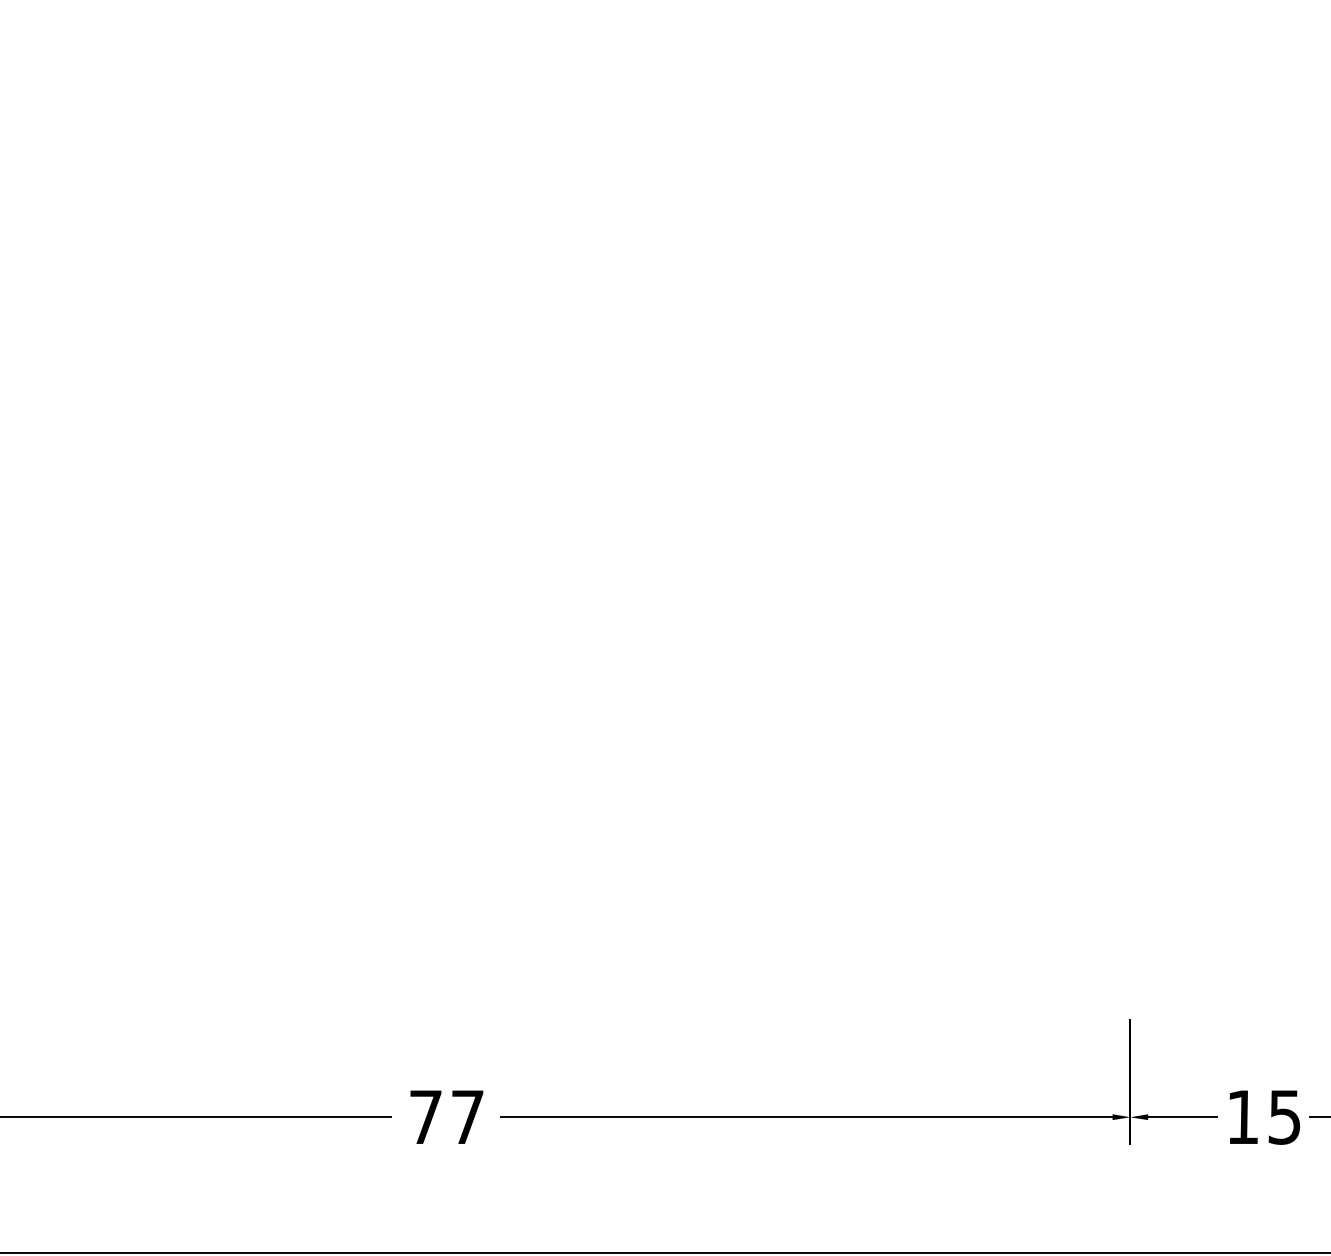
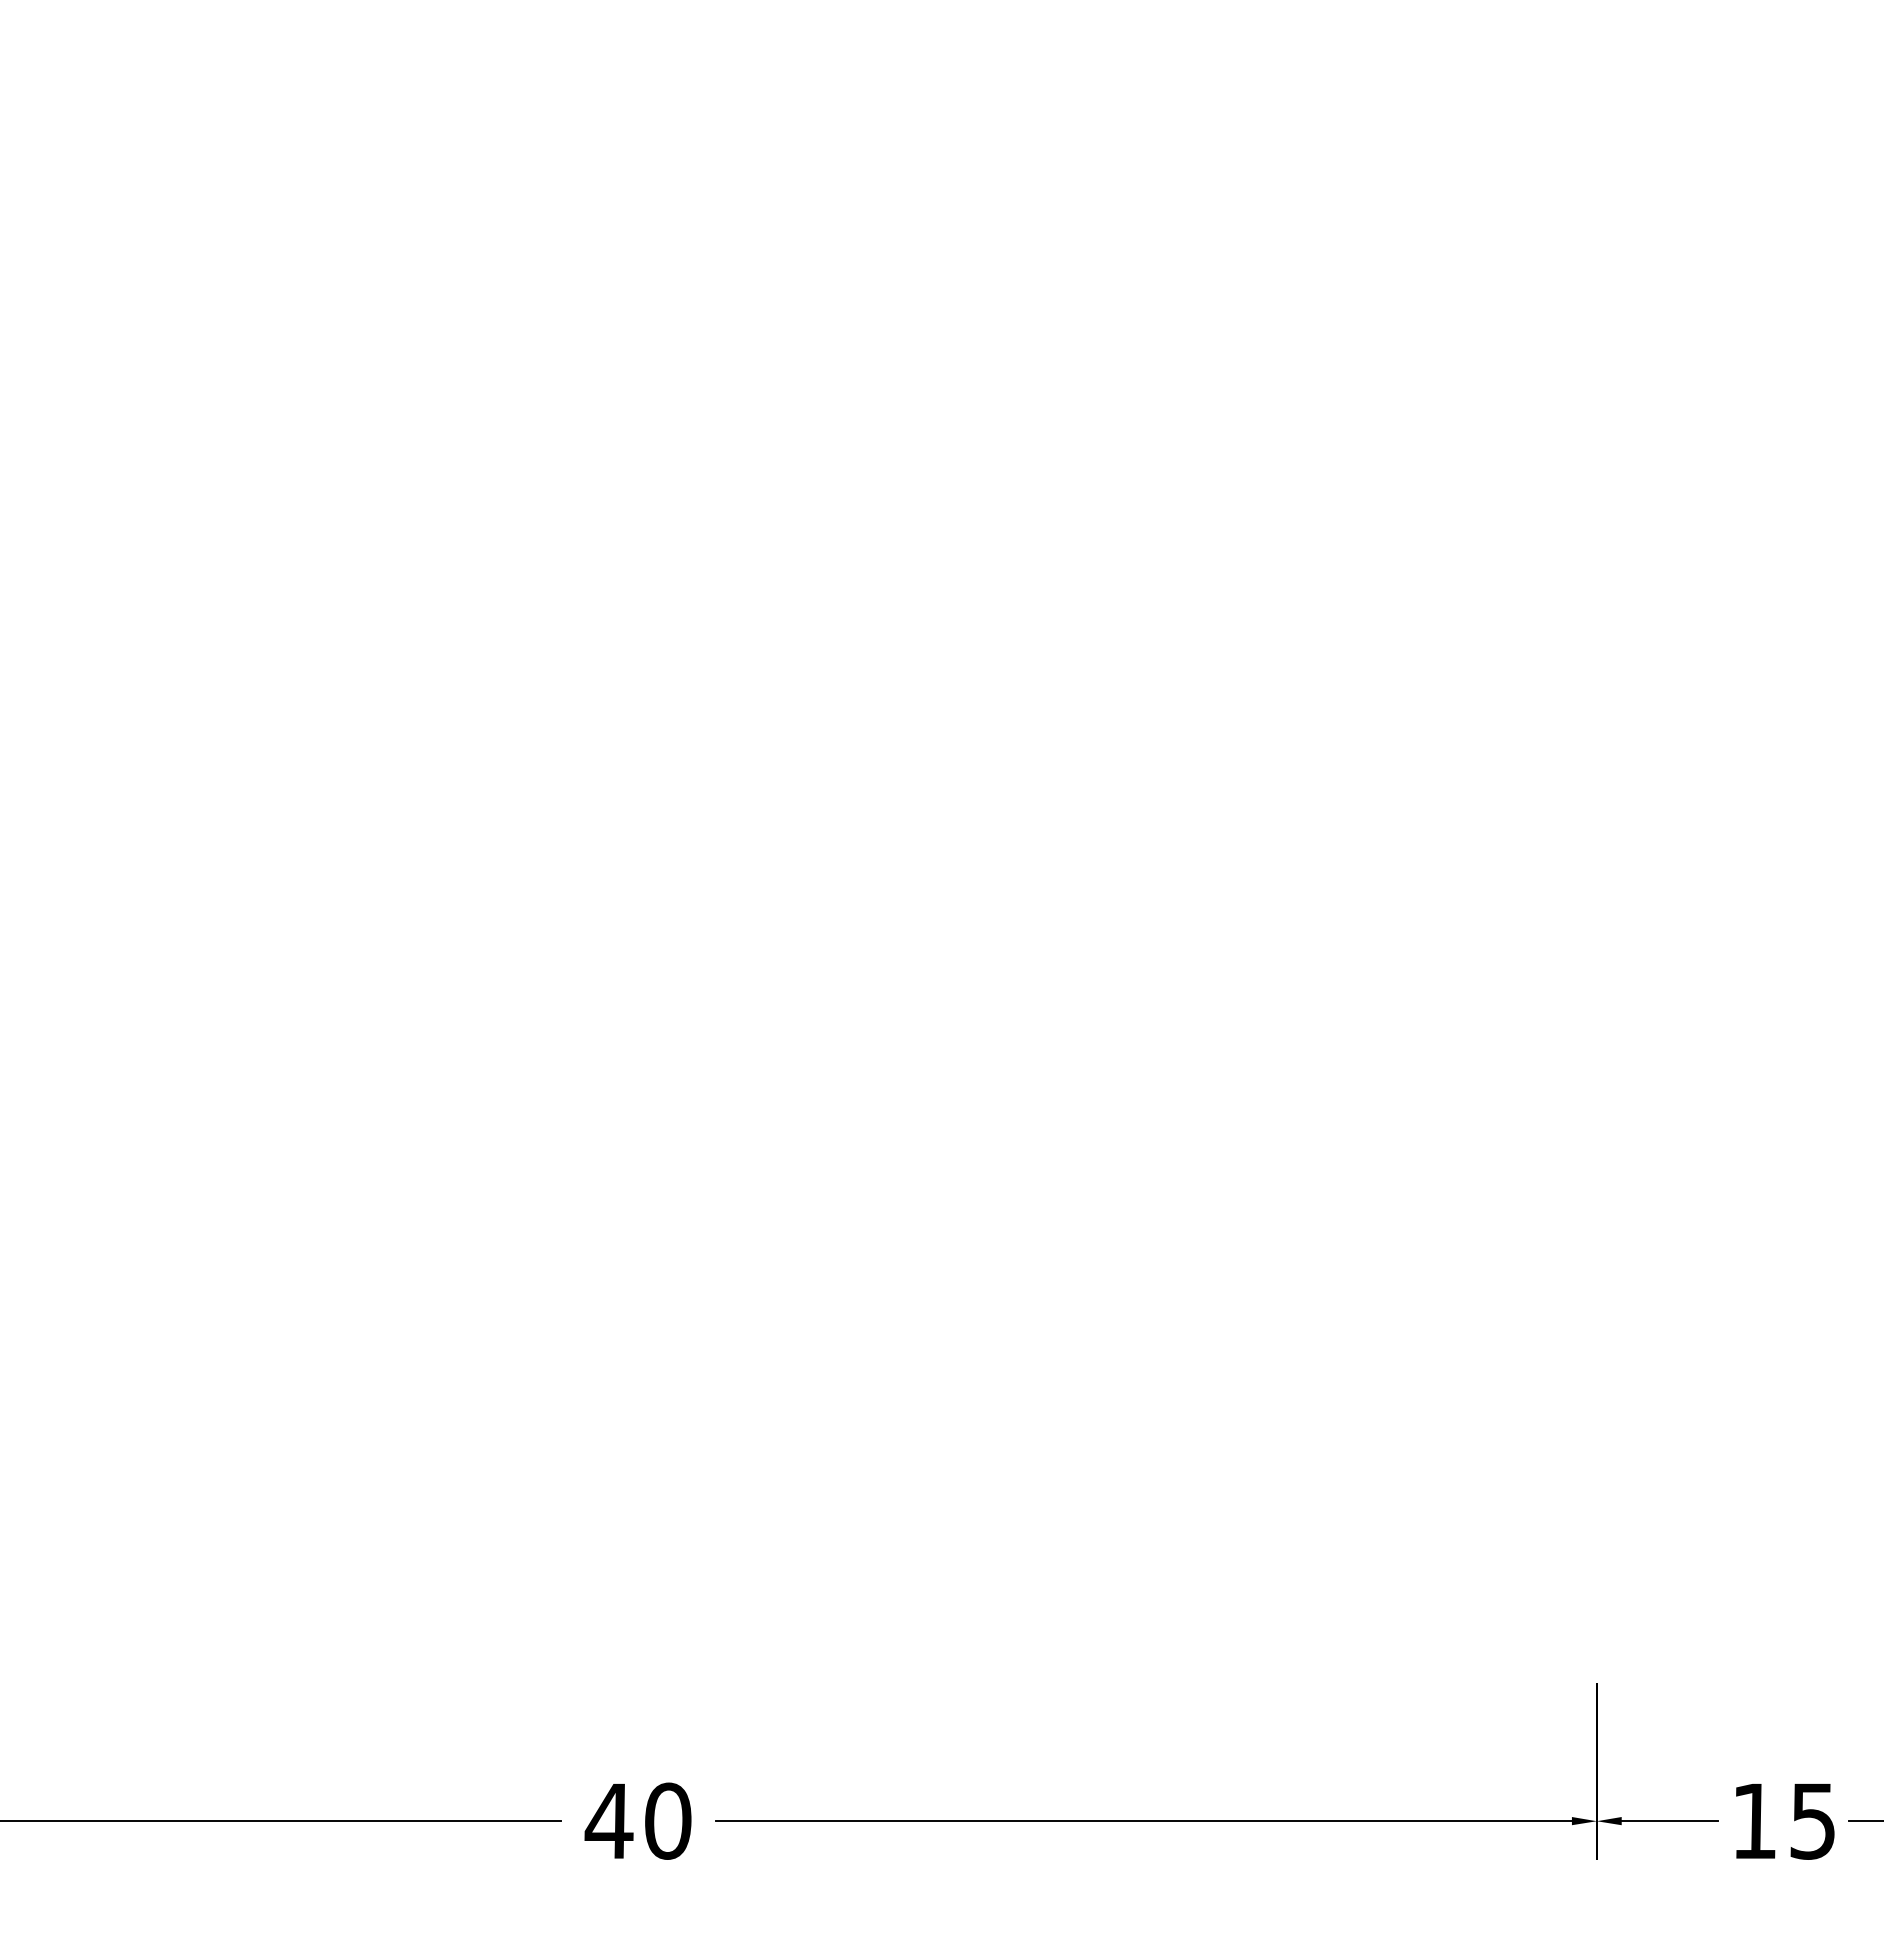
text: (445, 1116) -> (637, 1820), 77 -> 40

